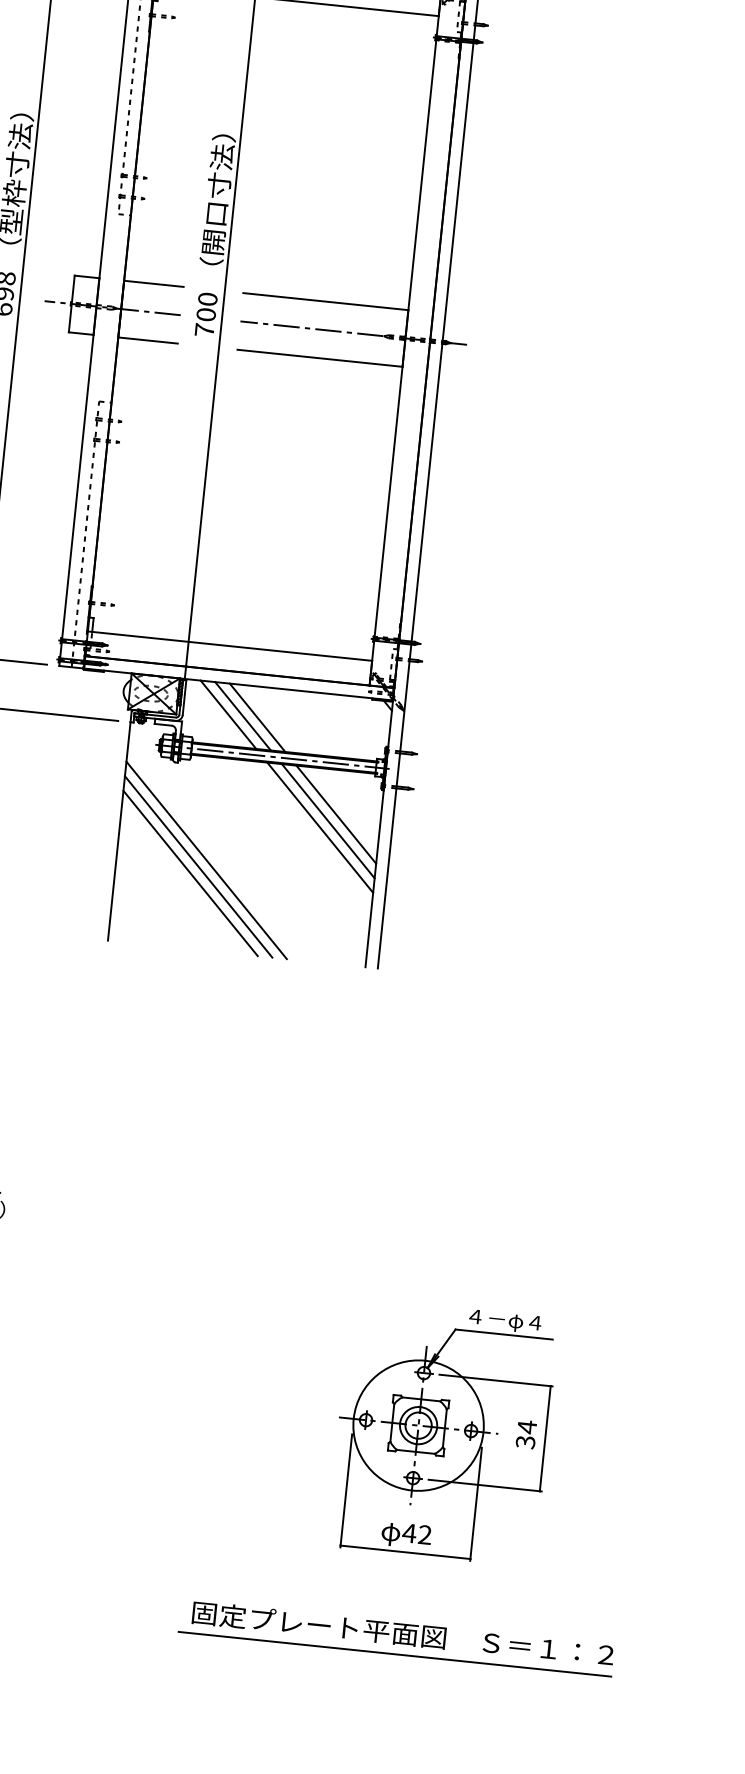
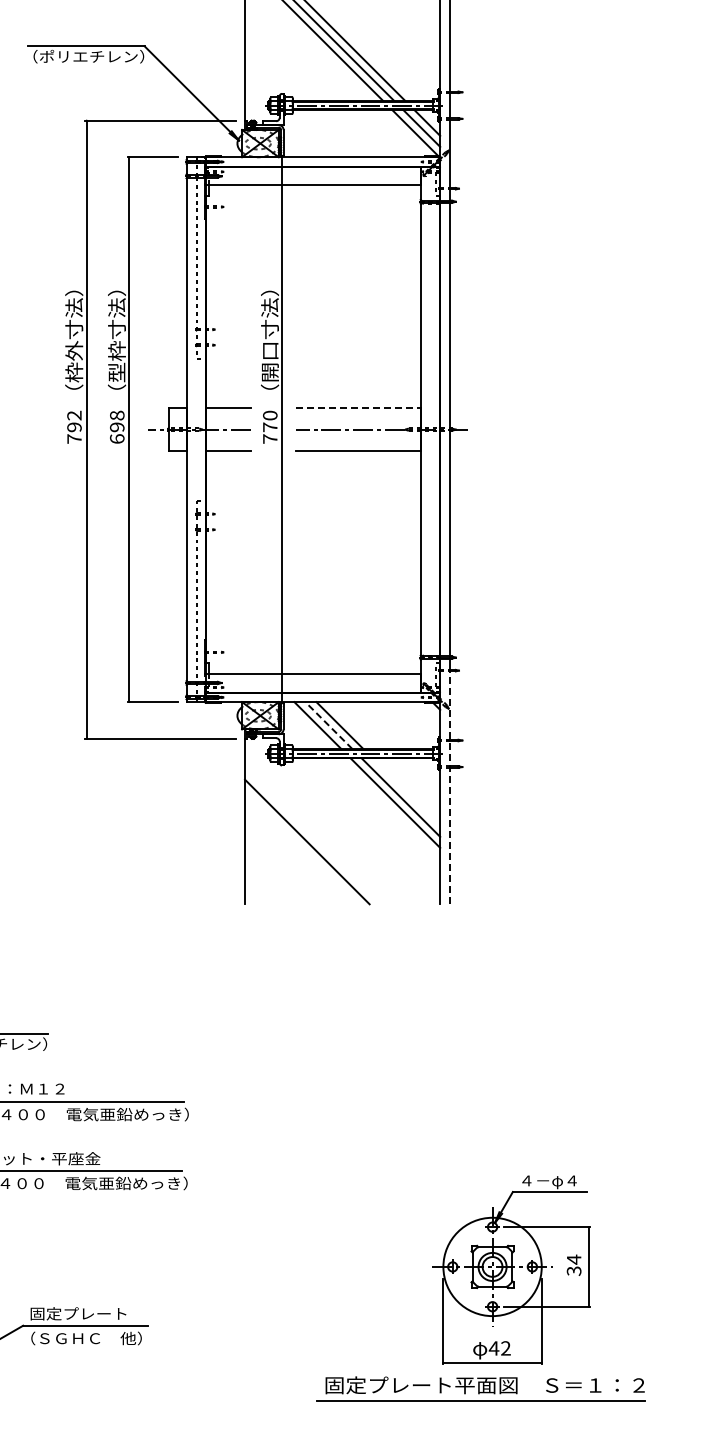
line: (325, 301) -> (358, 408), solid -> dashed
text: (206, 315) -> (270, 427), 700 -> 770
line: (242, 716) -> (328, 725), solid -> dashed
line: (336, 813) -> (406, 791), removed
line: (393, 814) -> (449, 787), solid -> dashed
line: (206, 860) -> (312, 836), removed
line: (190, 873) -> (301, 847), removed
part: (443, 1431) -> (511, 1269), moved
part: (396, 1637) -> (480, 1388), moved

